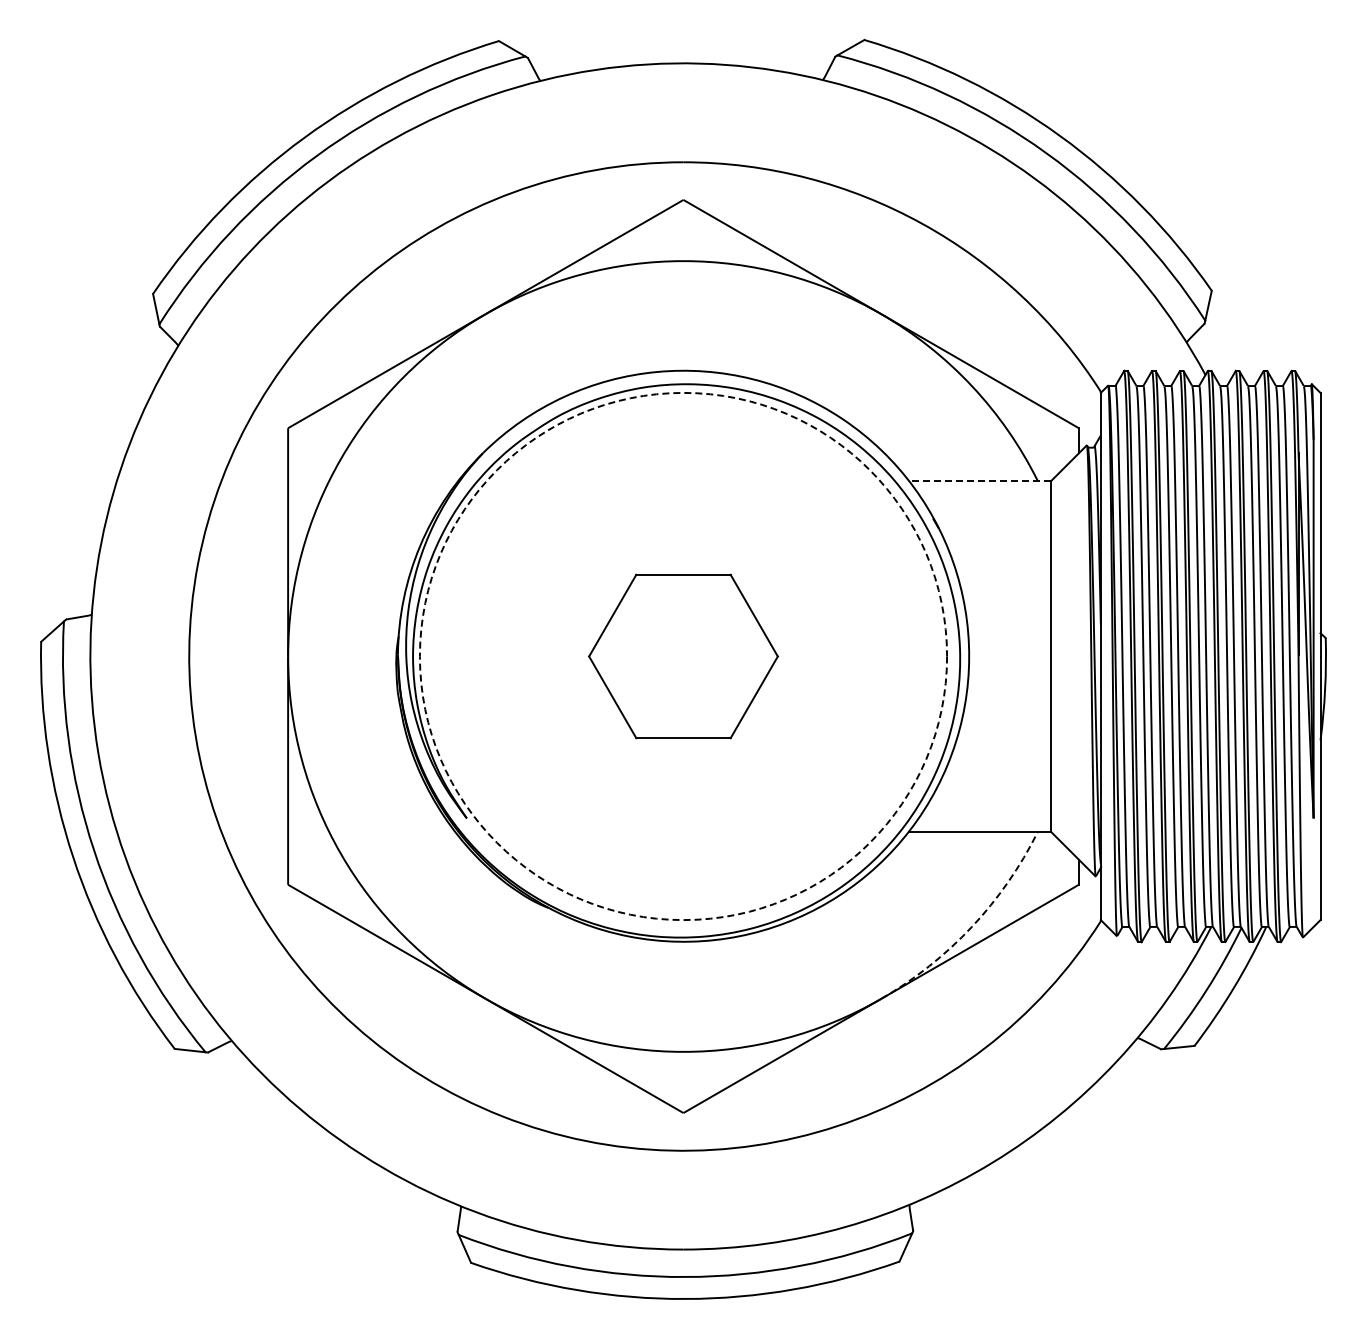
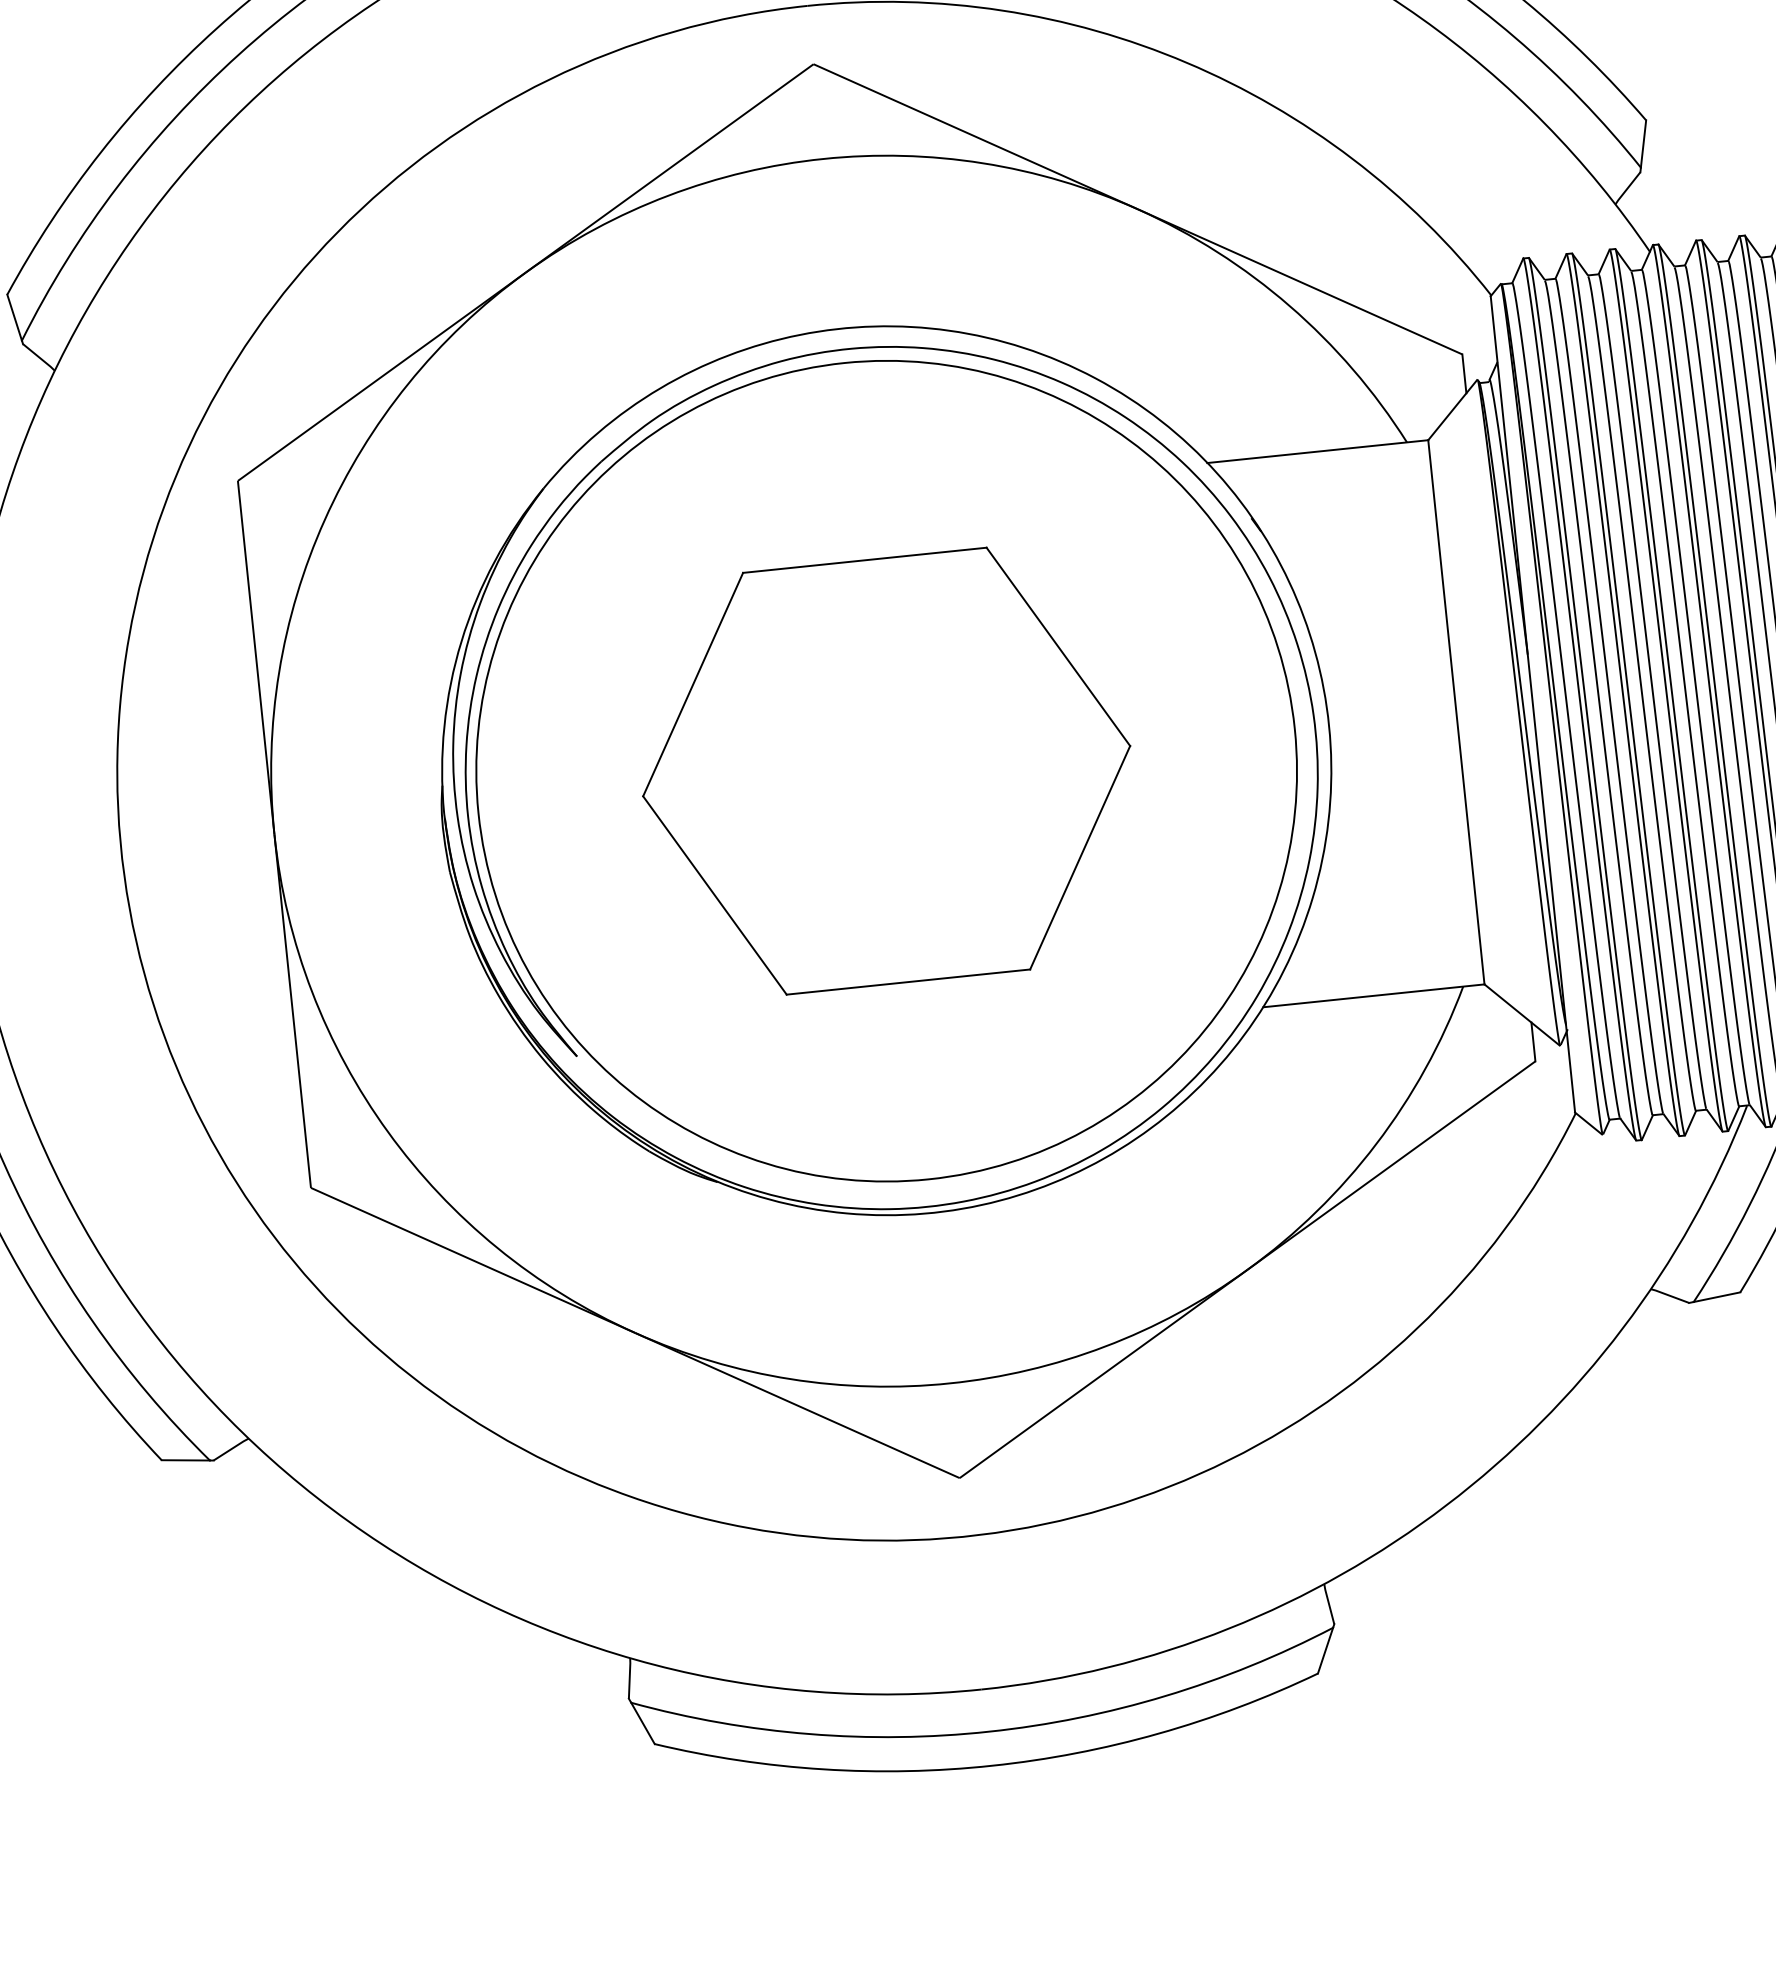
line: (979, 480) -> (1316, 451), dashed -> solid
circle: (683, 656) -> (886, 771), dashed -> solid
part: (683, 656) -> (886, 771), size x1.67
arc: (971, 927) -> (1375, 1144), dashed -> solid

